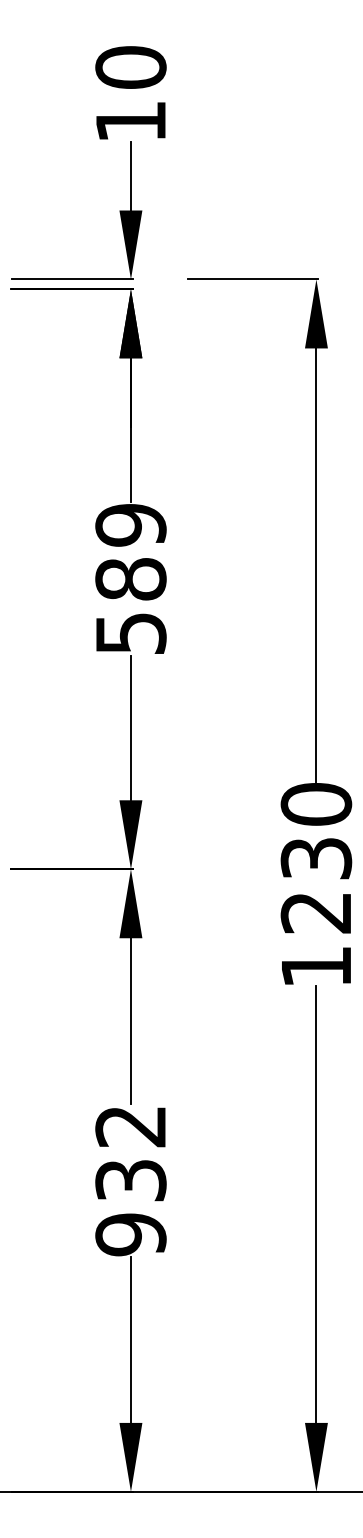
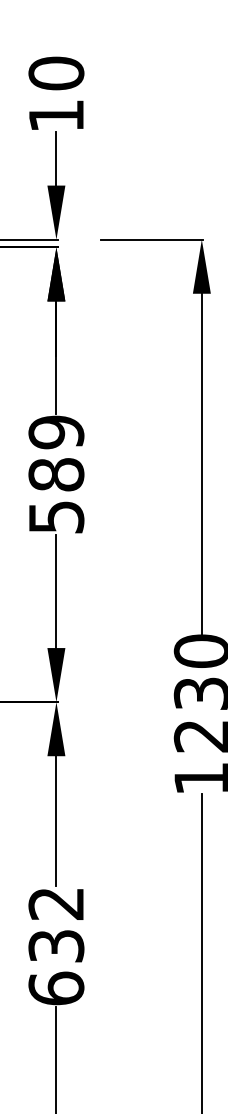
text: (130, 1234) -> (56, 988), 932 -> 632

